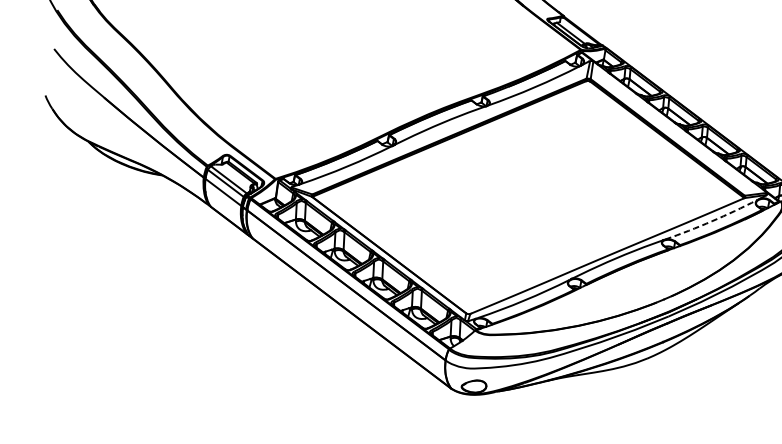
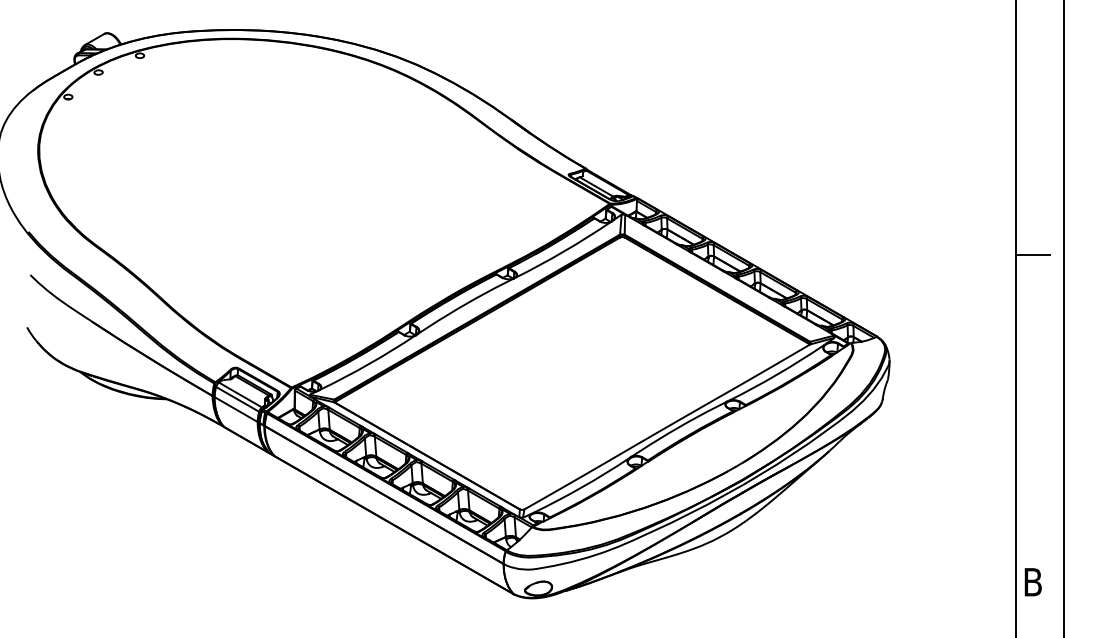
arc: (711, 221) -> (777, 374), dashed -> solid

